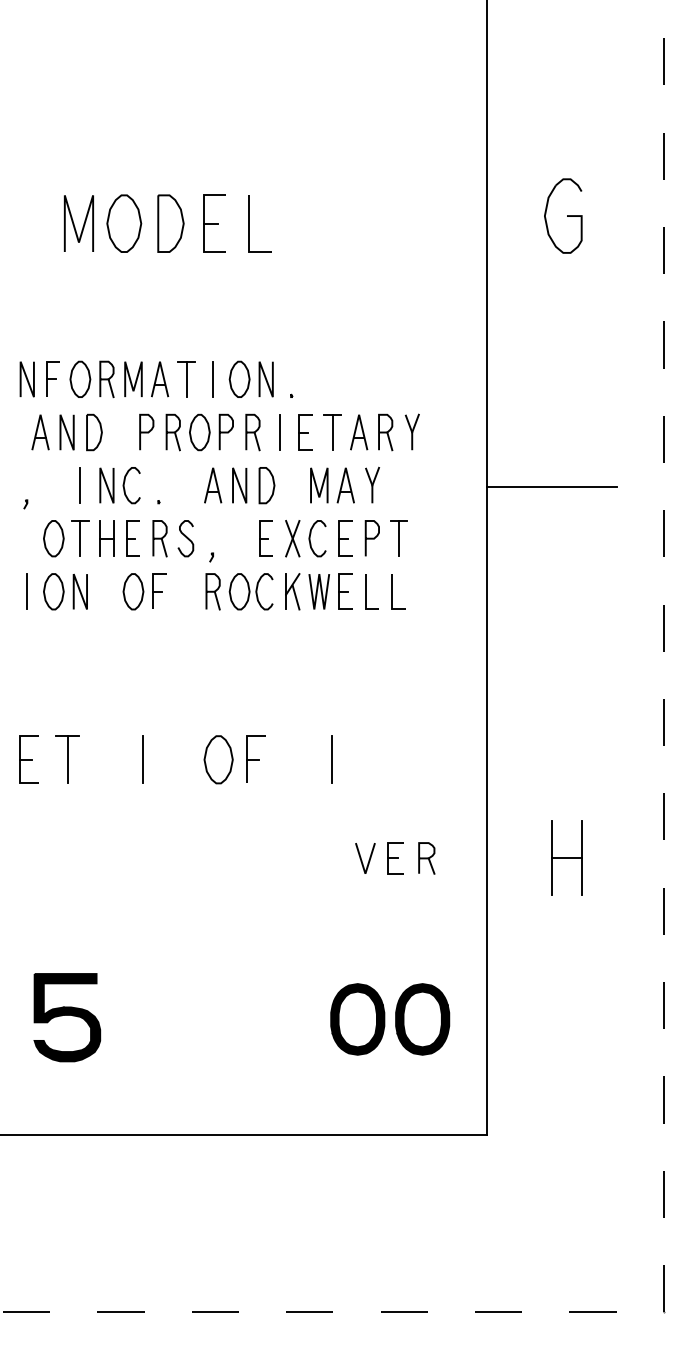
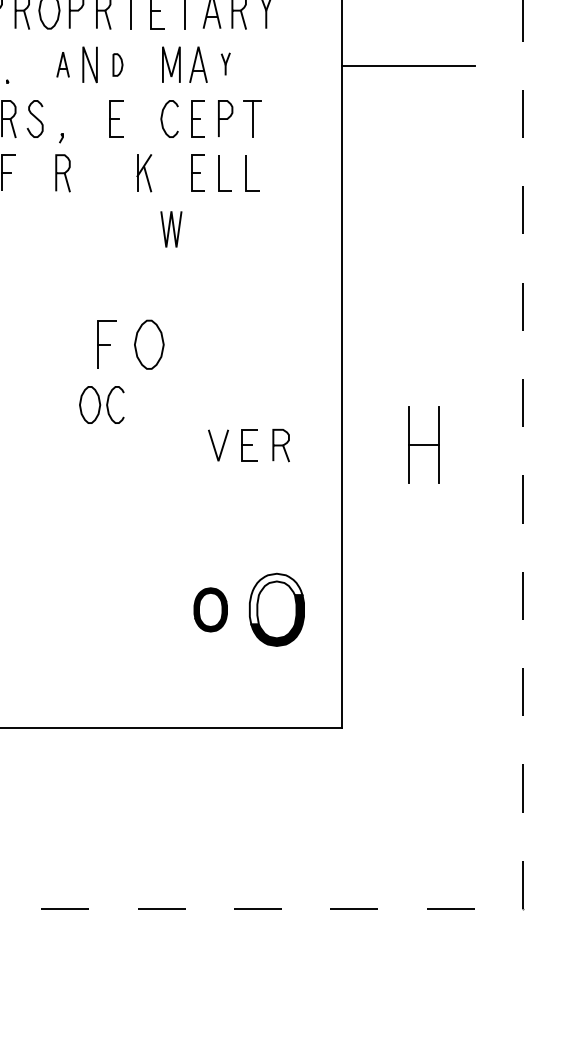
part: (372, 484) -> (225, 63), size x0.6
part: (213, 485) -> (63, 64), size x0.7
part: (266, 485) -> (117, 64), size x0.6
part: (292, 538) -> (144, 118), removed
part: (250, 591) -> (101, 404), moved
line: (320, 591) -> (172, 229), moved
part: (218, 759) -> (149, 344), moved
line: (331, 759) -> (183, 344), removed
fill: (421, 1008) -> (275, 598), removed
part: (357, 1019) -> (210, 609), size x0.6

